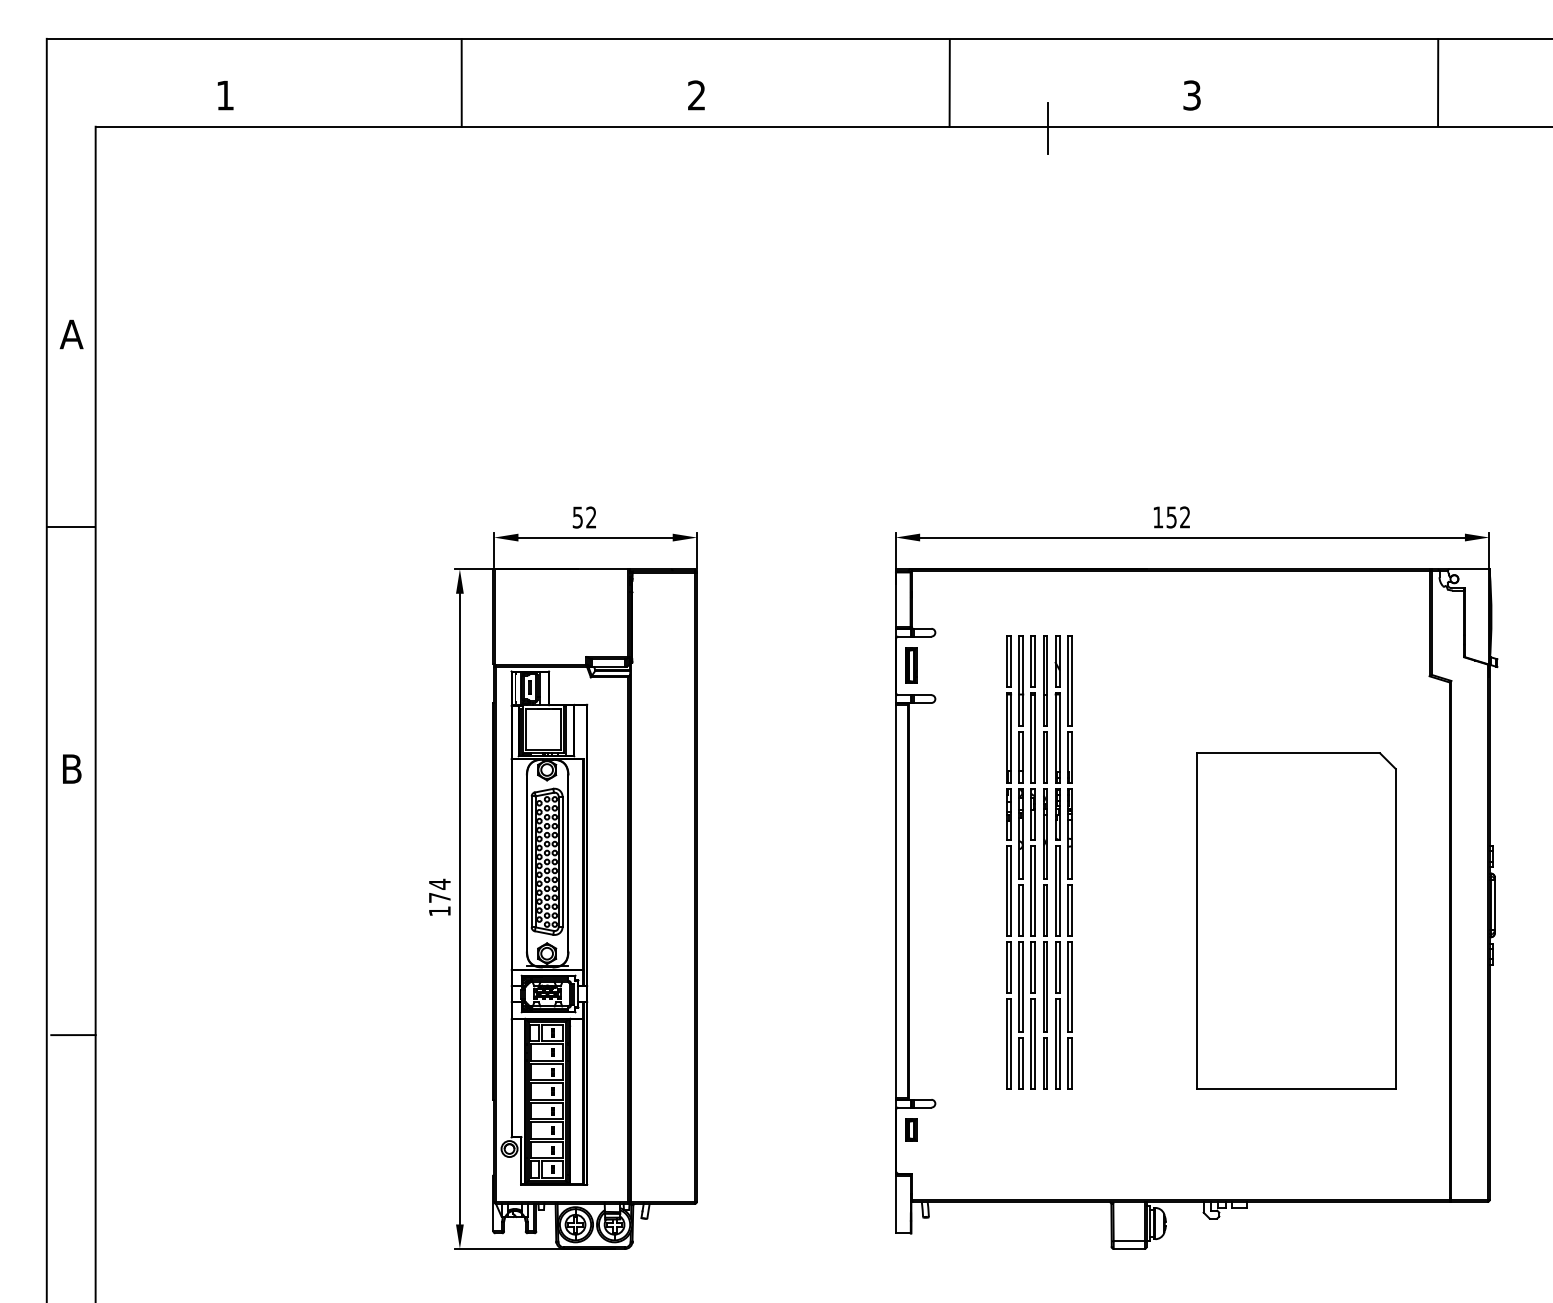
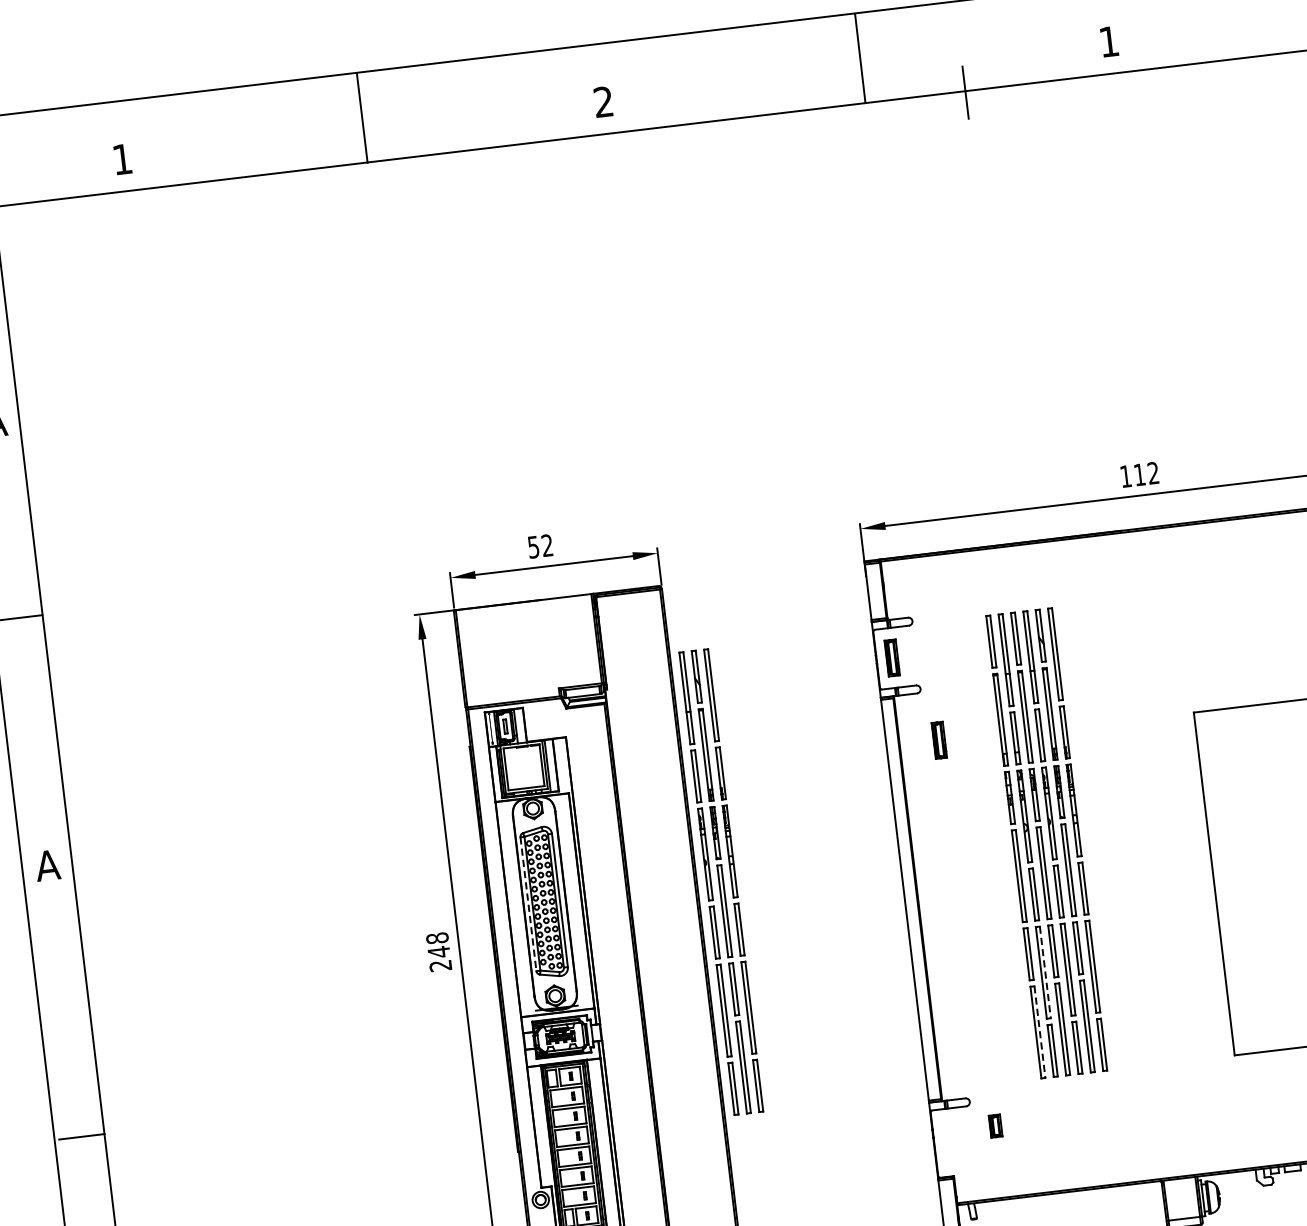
text: (1191, 95) -> (1108, 41), 3 -> 1
text: (1171, 517) -> (1139, 474), 152 -> 112
part: (947, 750) -> (939, 739), added
text: (71, 768) -> (47, 864), B -> A
line: (531, 861) -> (528, 903), solid -> dashed
part: (720, 862) -> (721, 881), added
text: (439, 897) -> (438, 951), 174 -> 248
line: (1023, 987) -> (1045, 972), solid -> dashed
line: (1011, 1044) -> (1040, 1032), solid -> dashed
part: (911, 1129) -> (995, 1125), moved

